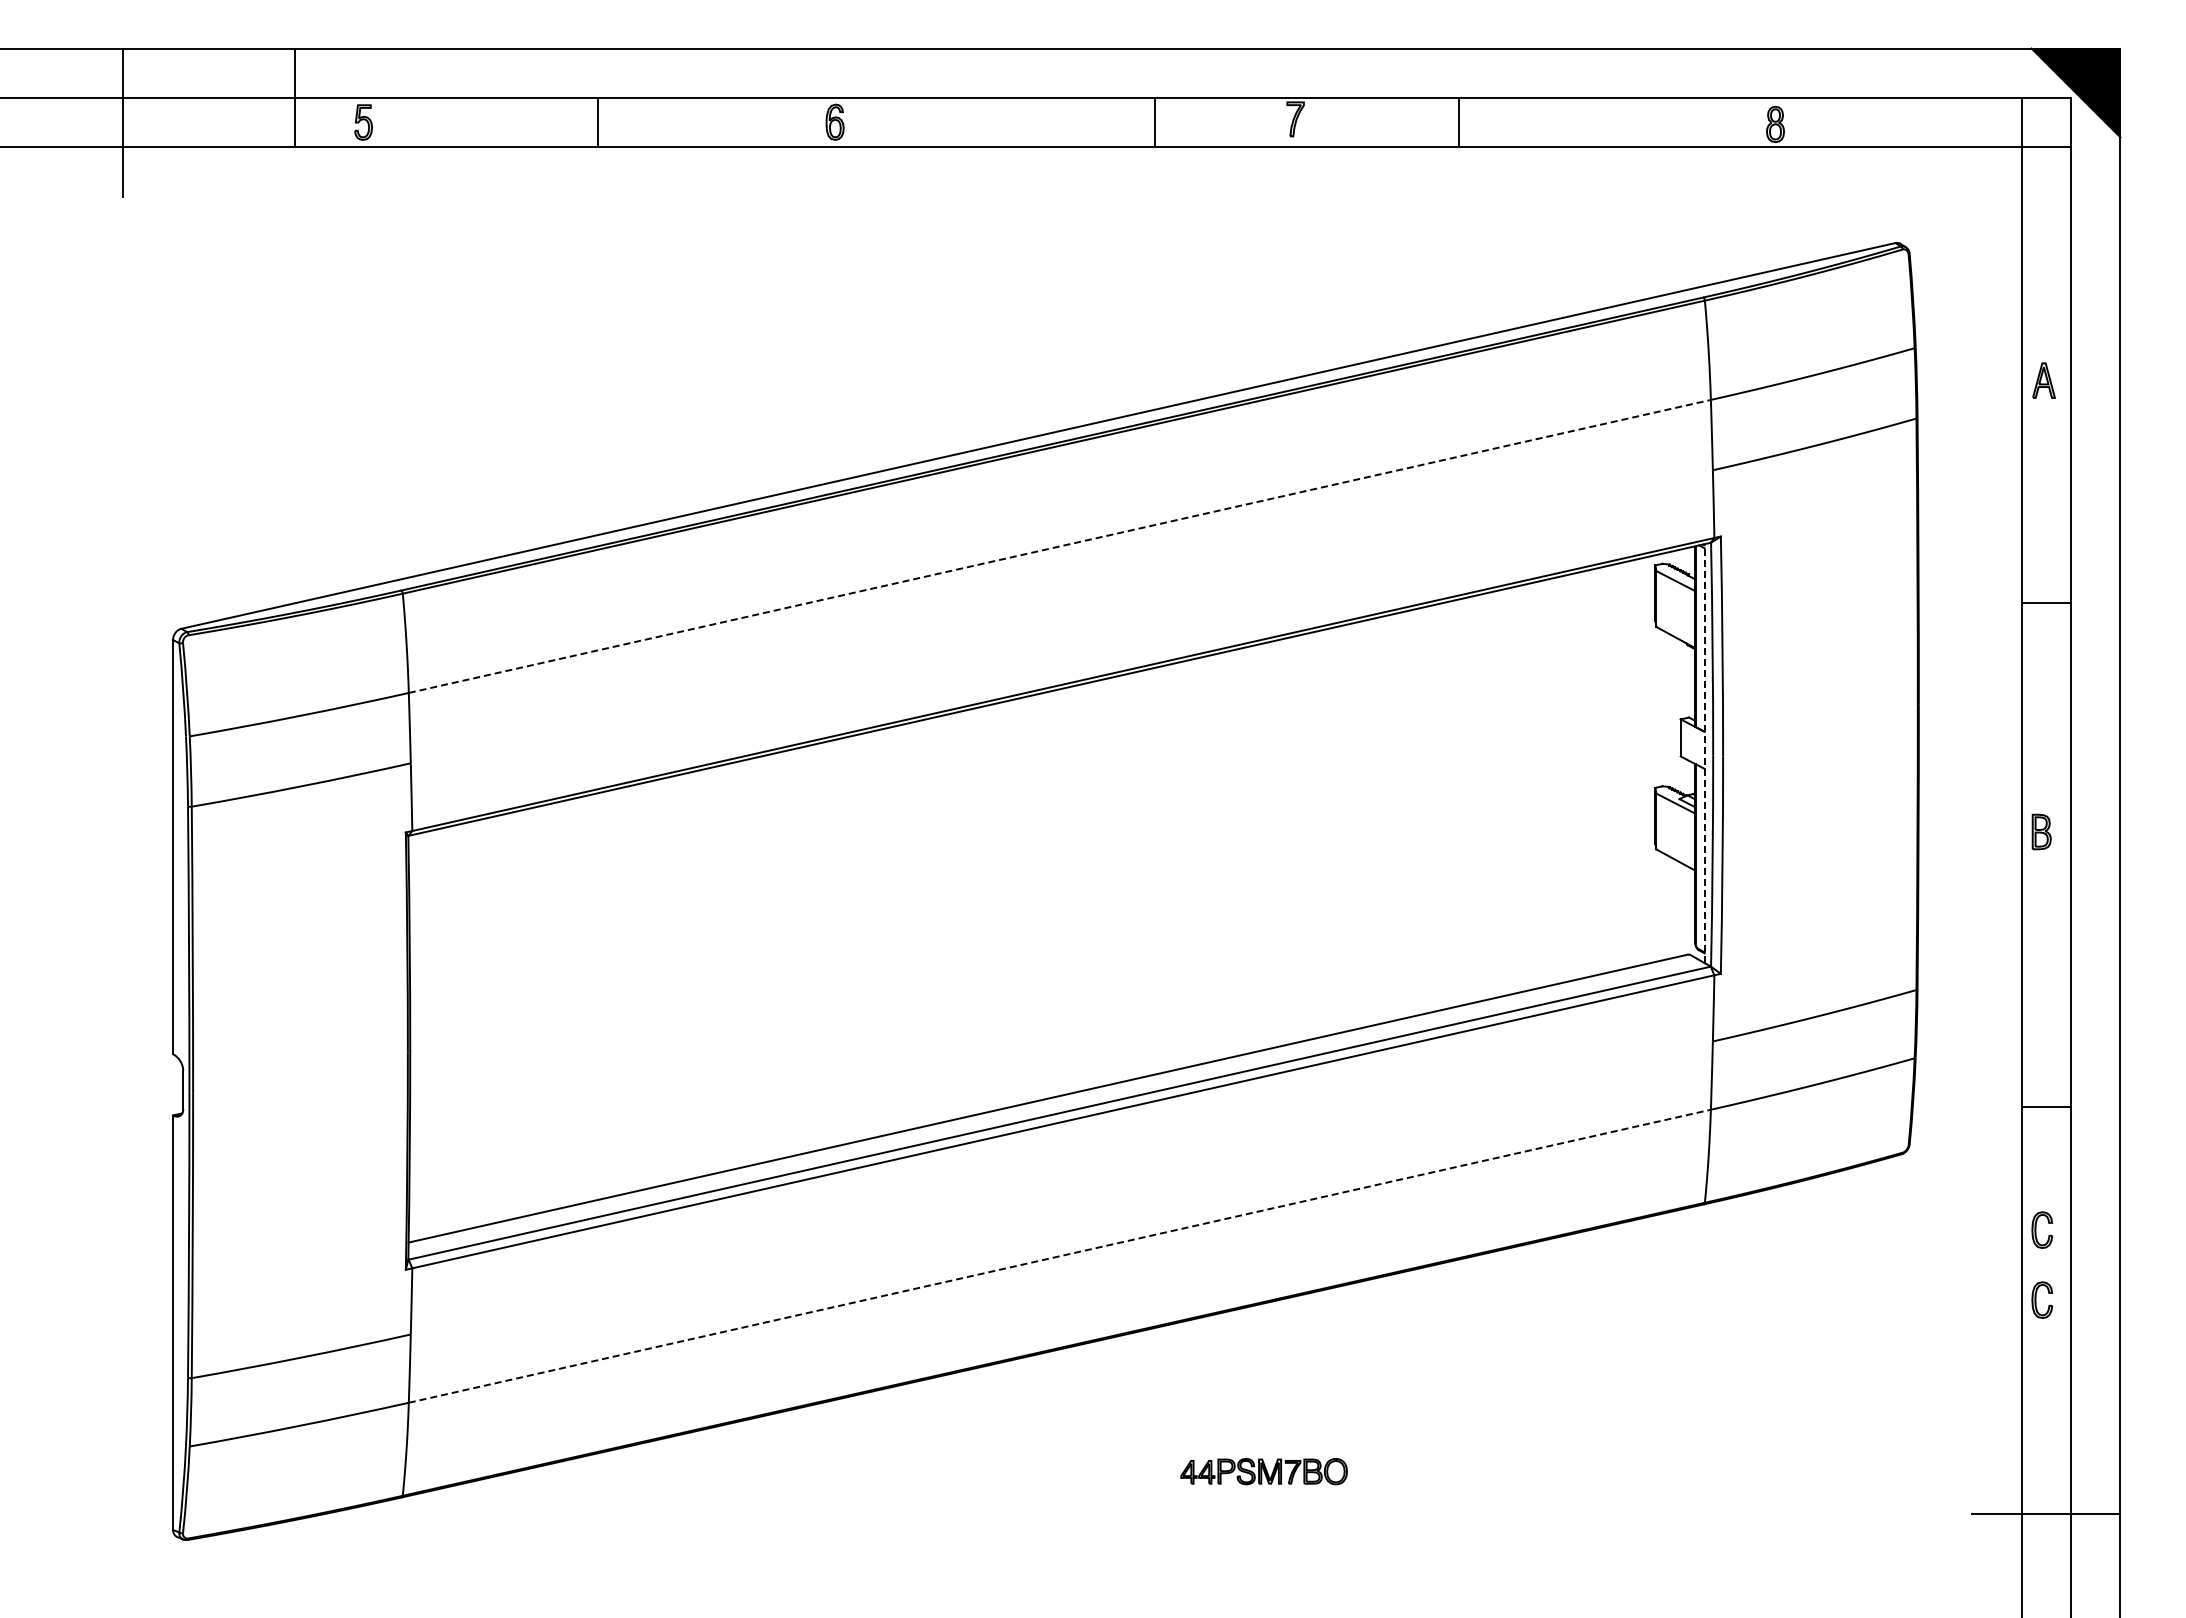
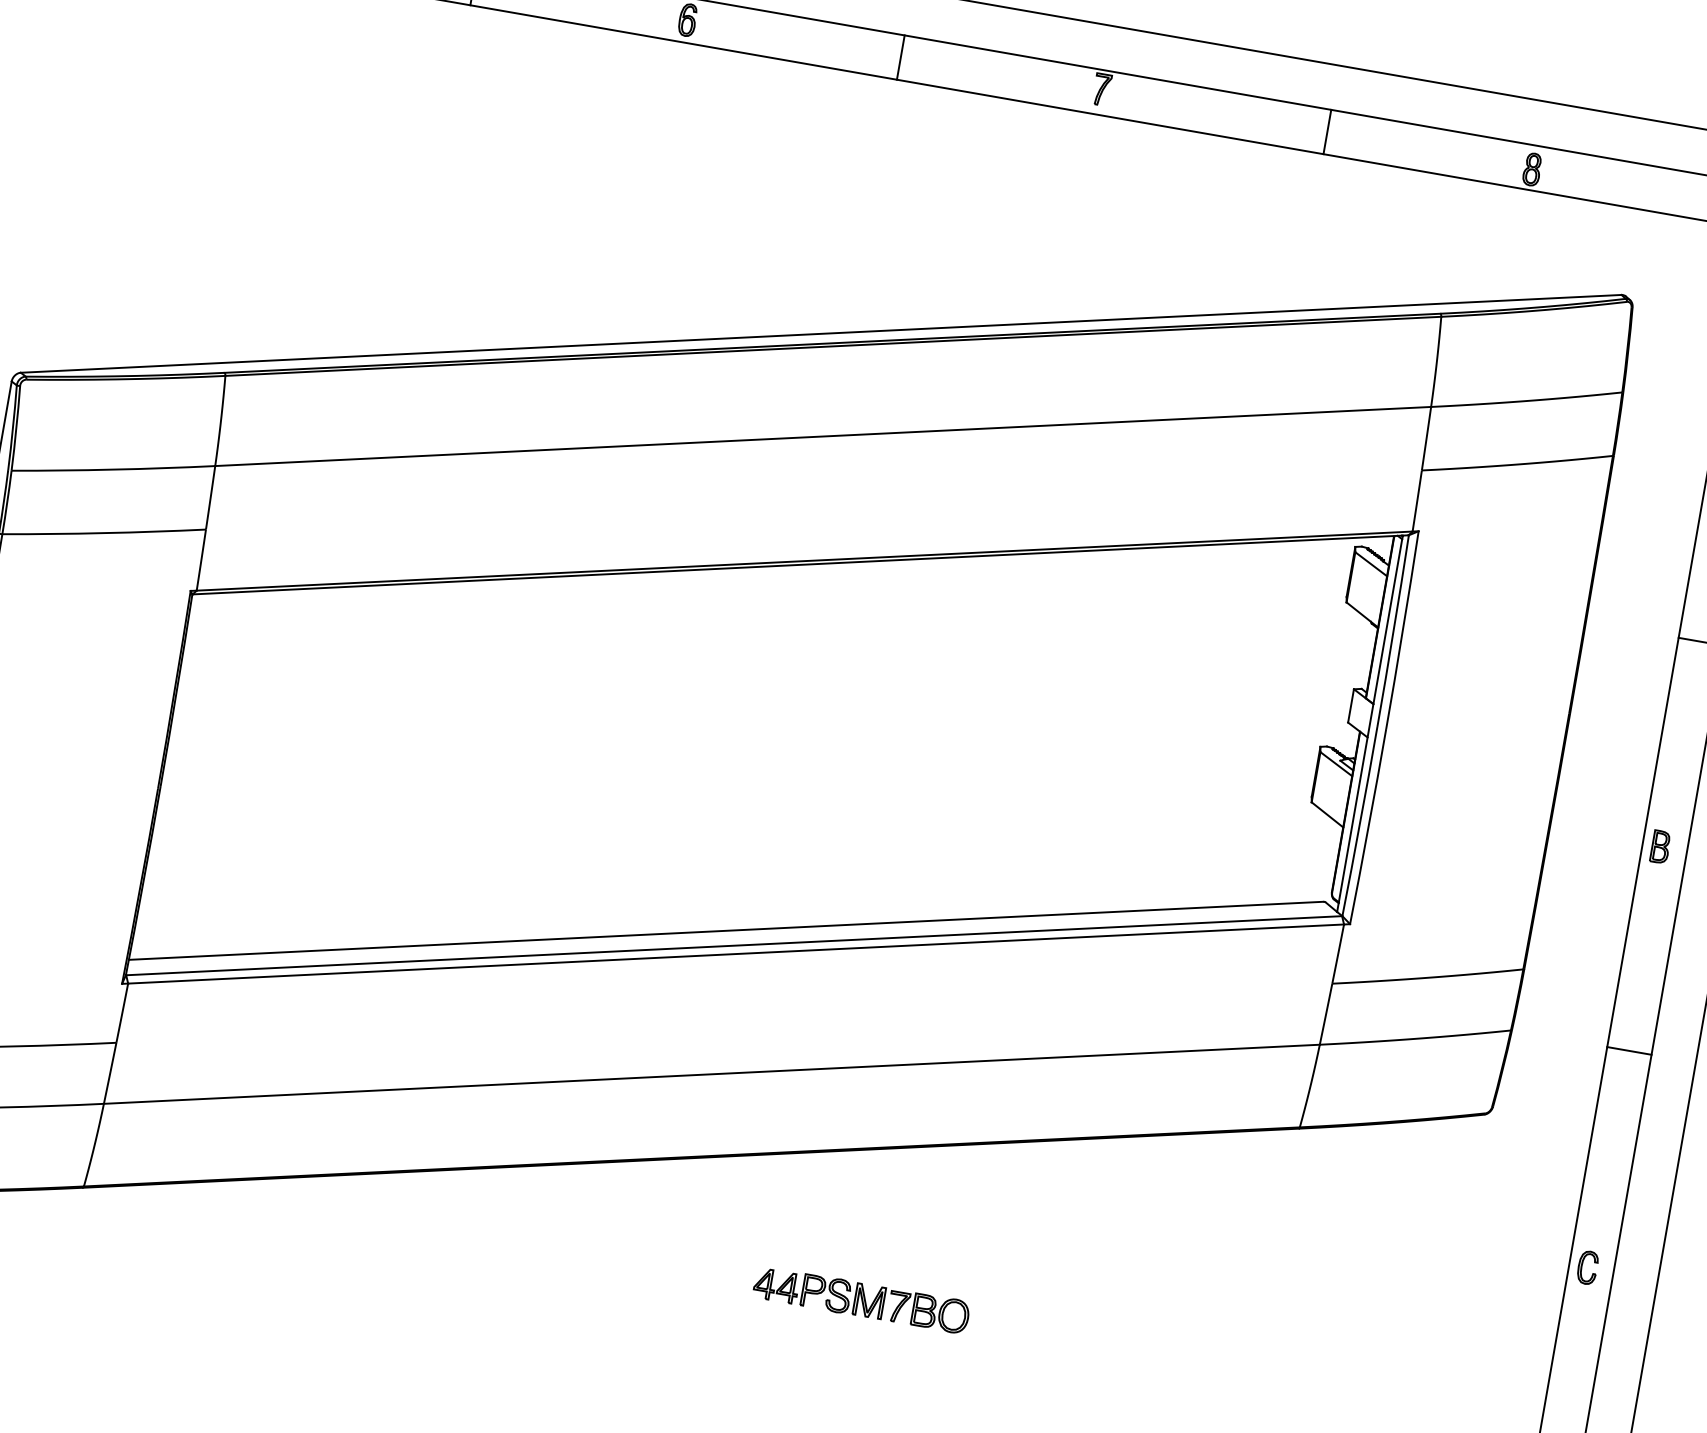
line: (1155, 122) -> (901, 57), moved
line: (1459, 122) -> (1327, 132), moved
line: (1060, 546) -> (823, 436), dashed -> solid
line: (1704, 753) -> (1369, 723), dashed -> solid
line: (2046, 1107) -> (1629, 1051), moved
part: (2042, 1229) -> (1598, 1204), removed
line: (1060, 1256) -> (712, 1074), dashed -> solid
part: (1263, 1471) -> (861, 1299), size x1.43

